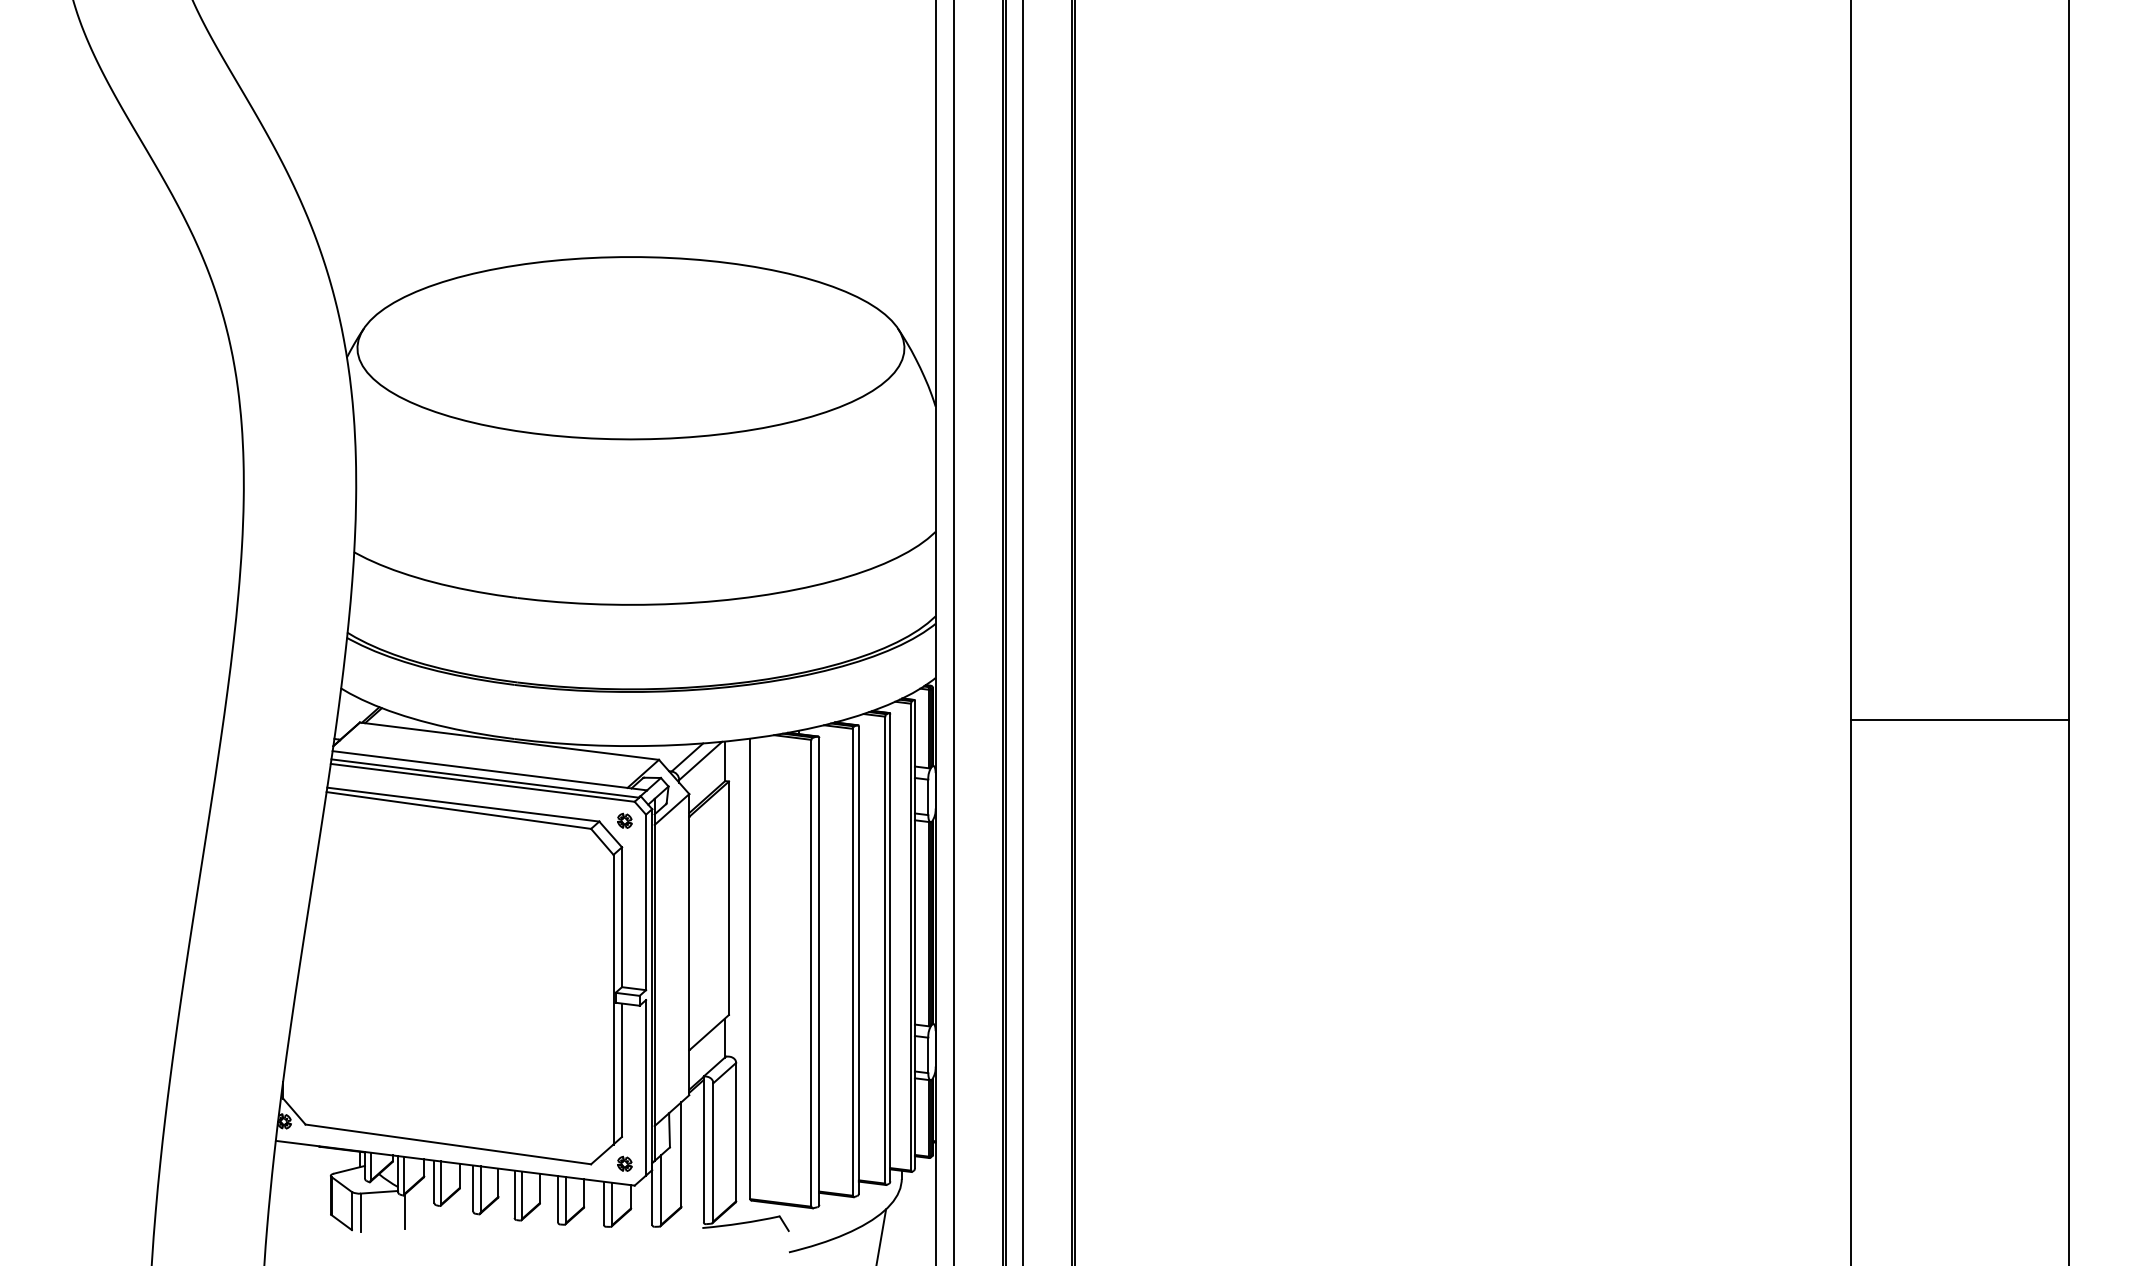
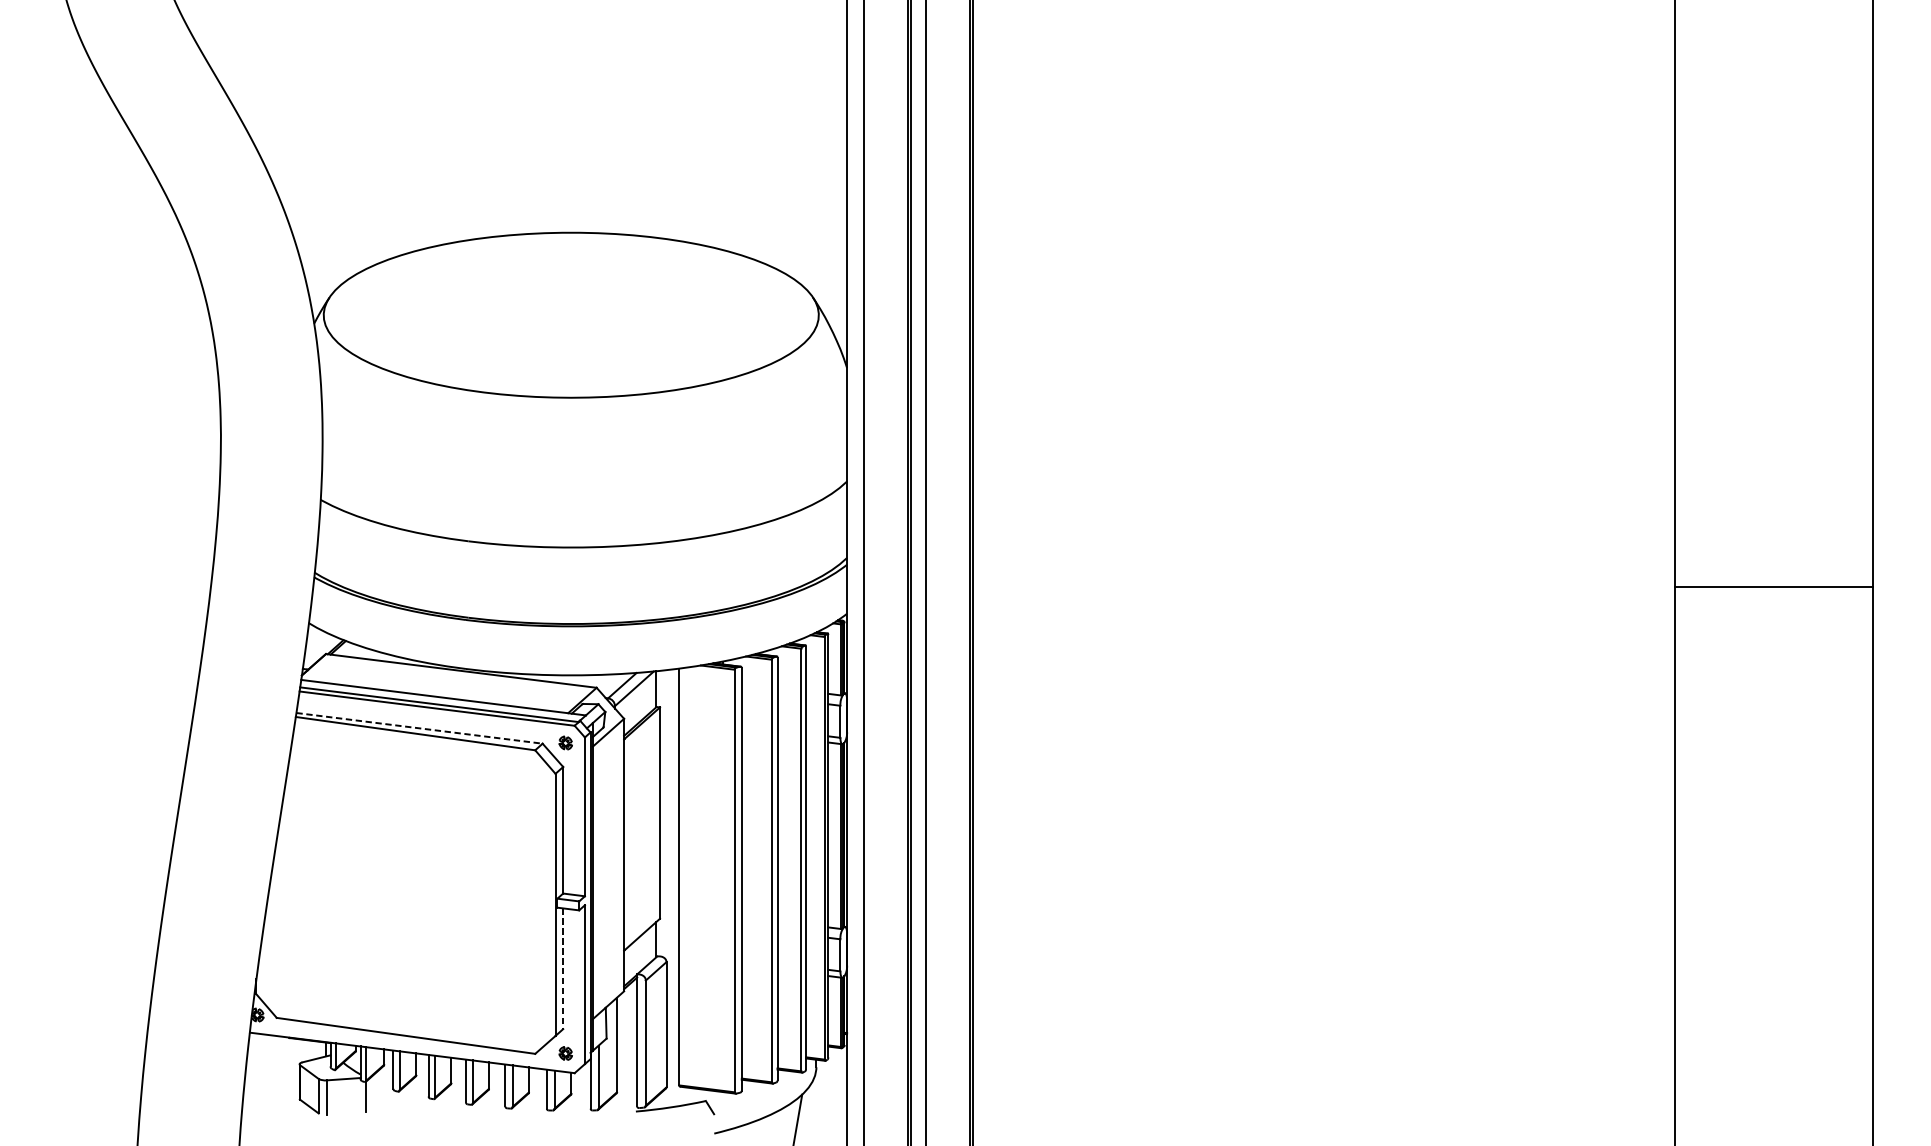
line: (1959, 720) -> (1773, 587), moved
line: (463, 804) -> (419, 728), solid -> dashed
line: (622, 1070) -> (563, 968), solid -> dashed

